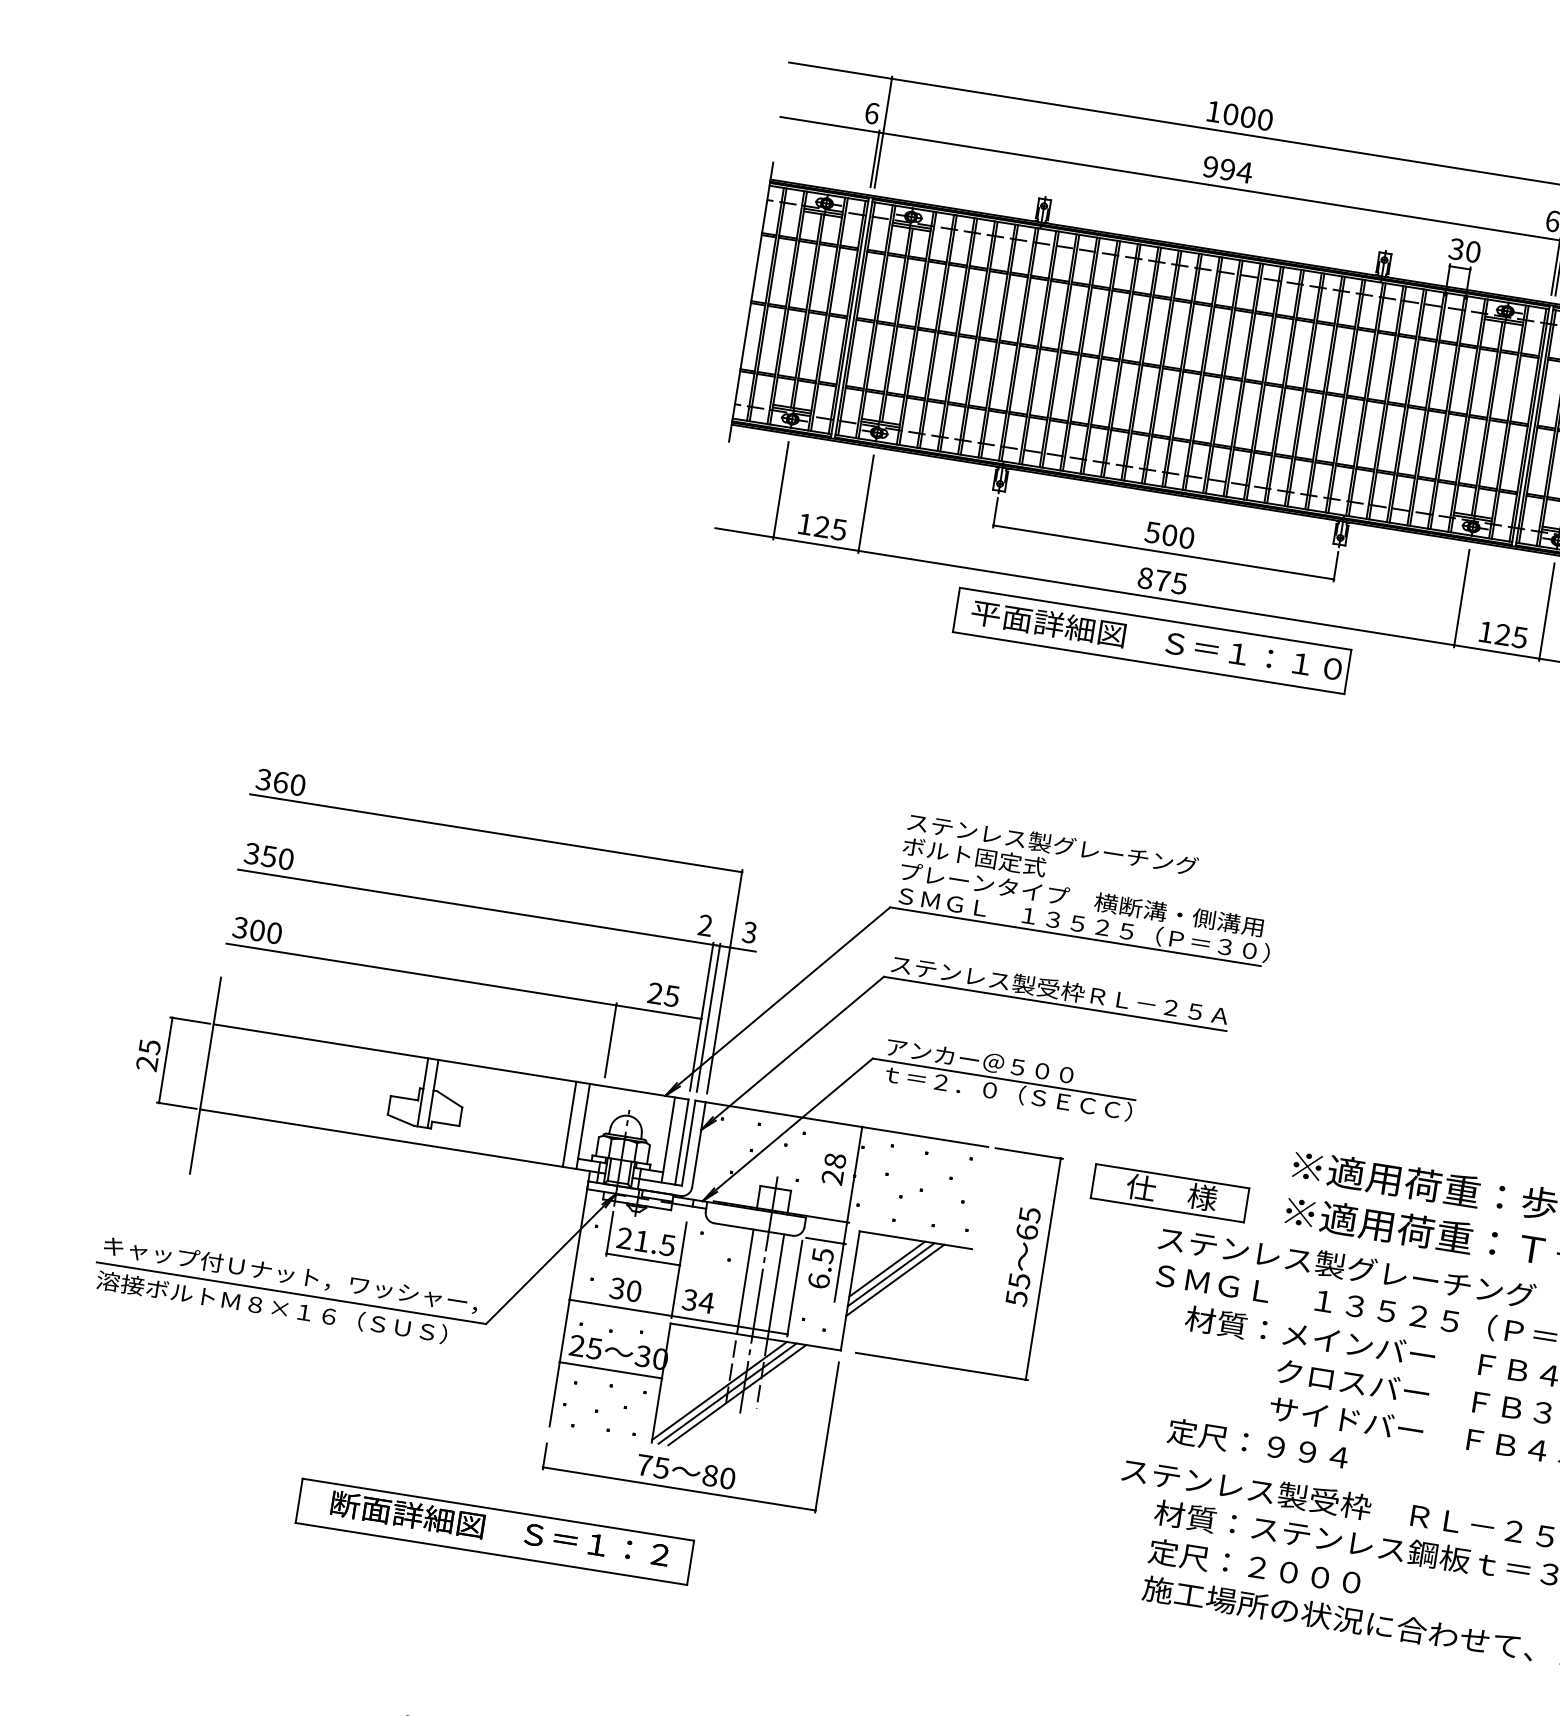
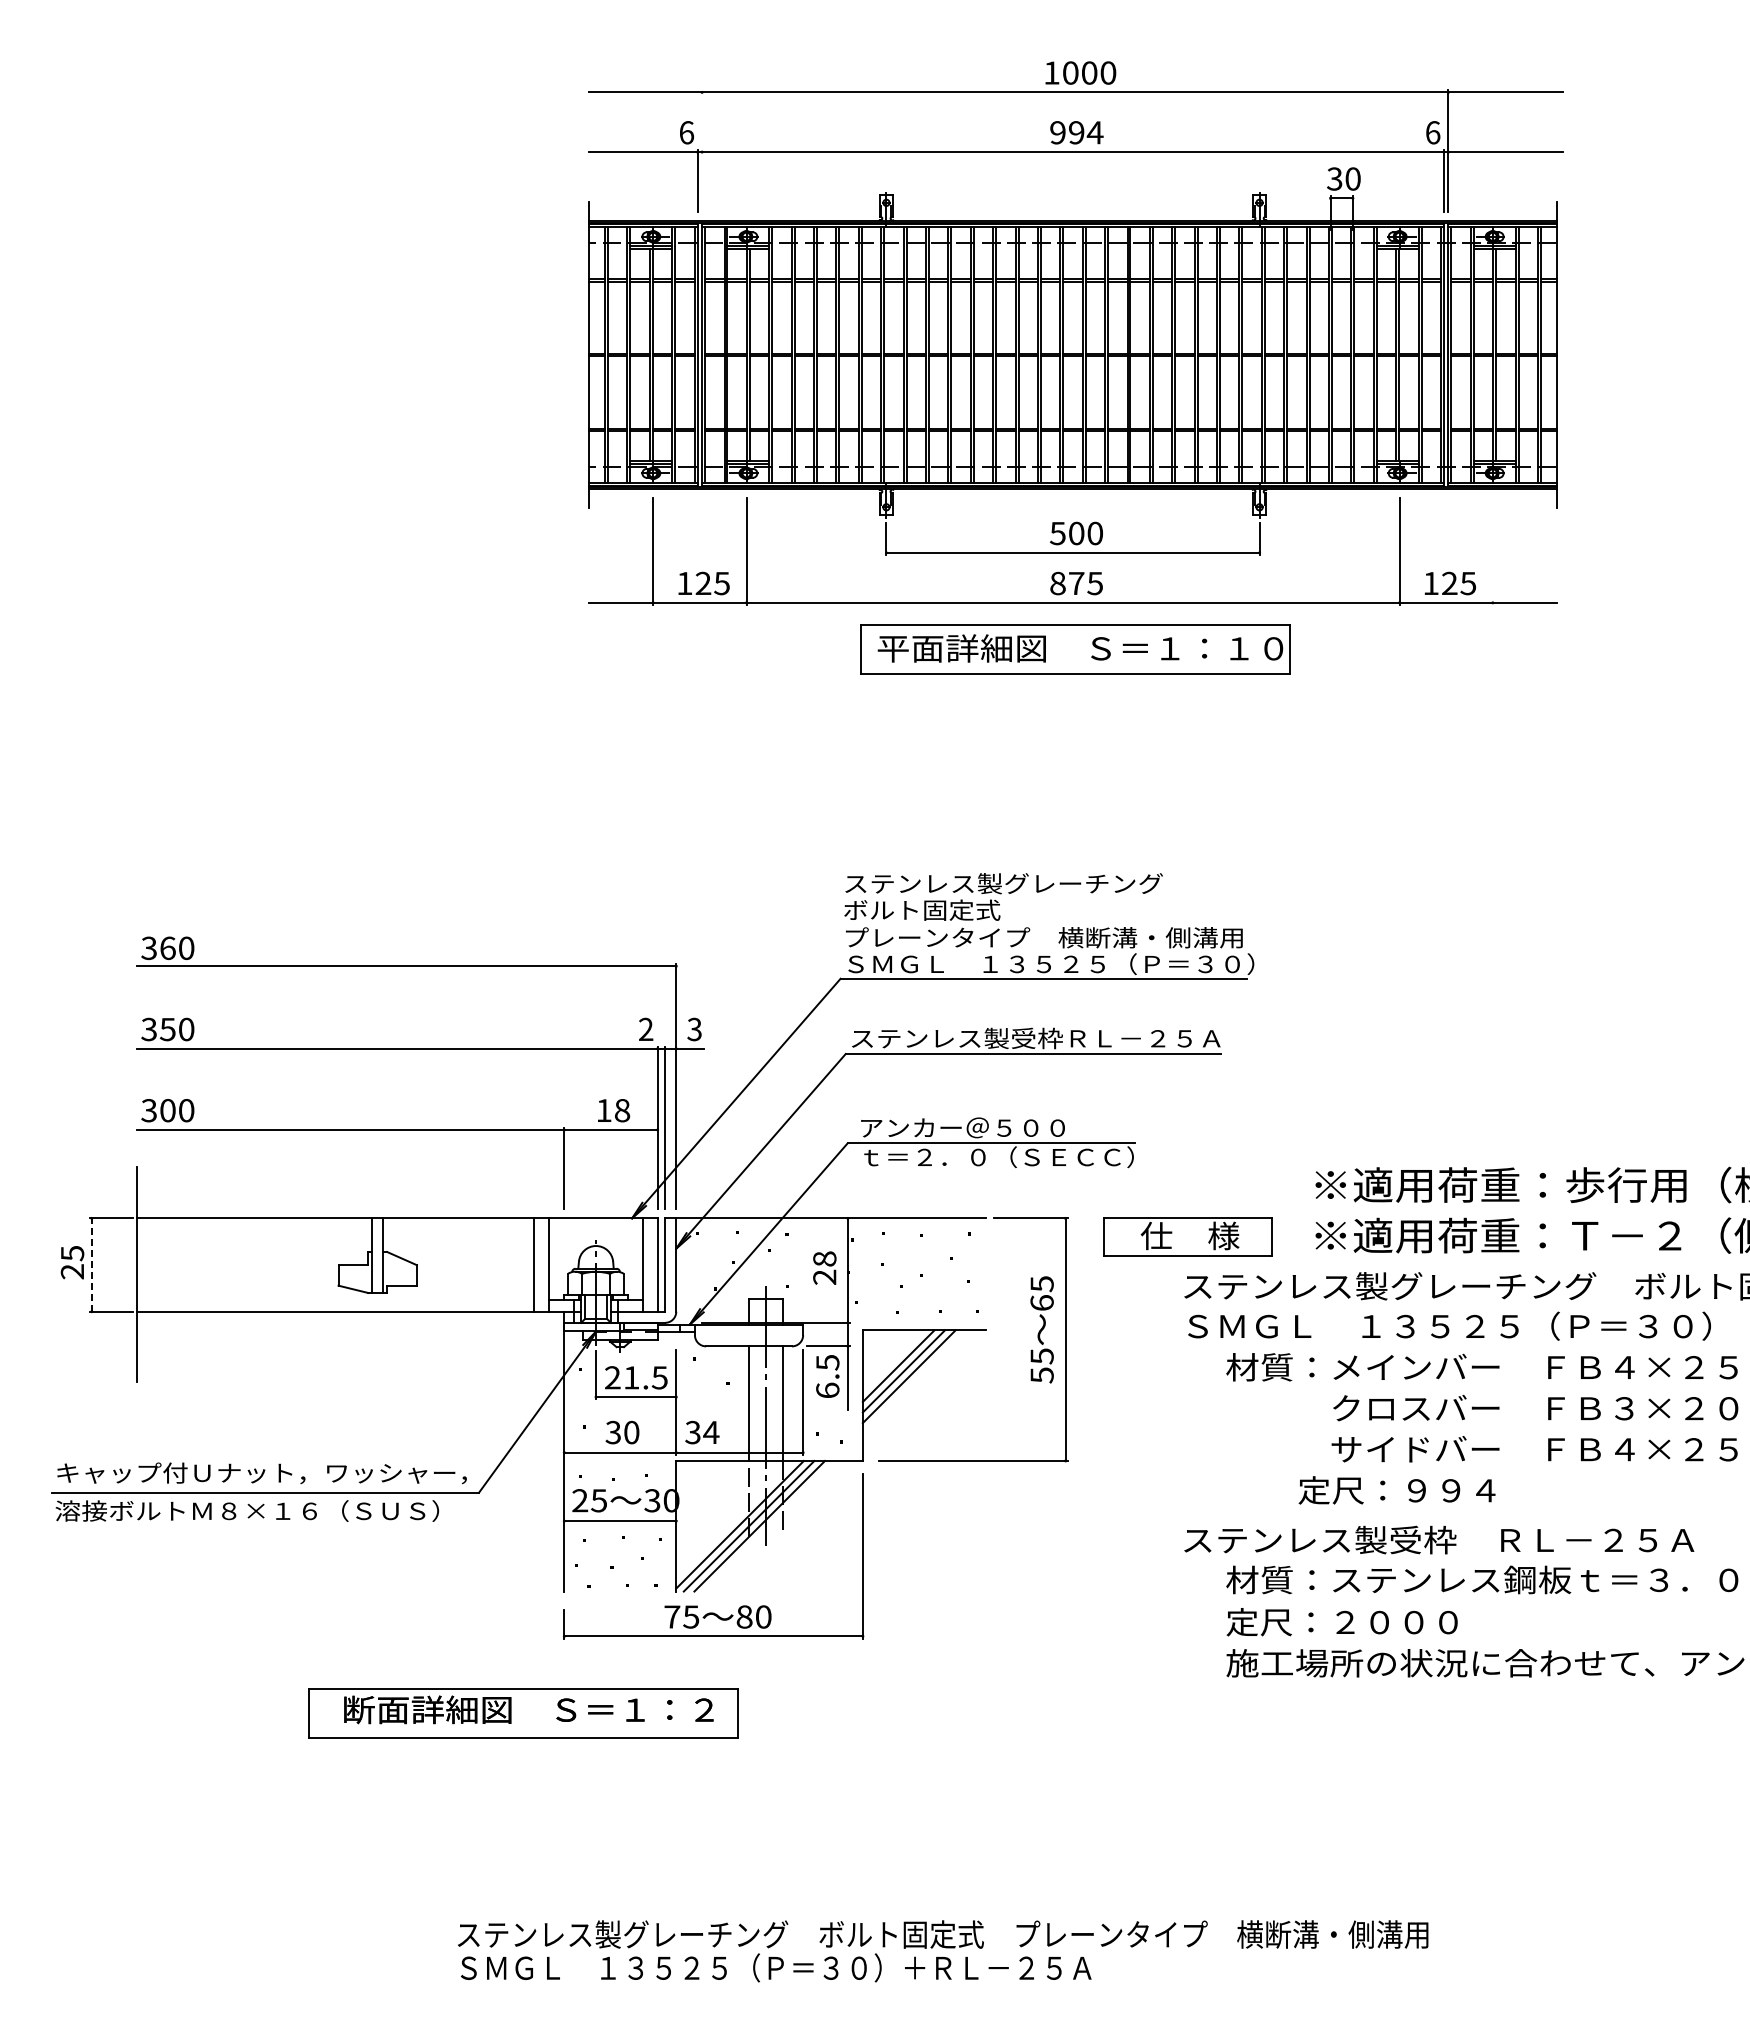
line: (883, 131) -> (702, 150), removed
line: (1546, 611) -> (1492, 551), removed
text: (663, 994) -> (613, 1110), 25 -> 18
line: (165, 1060) -> (91, 1265), solid -> dashed
text: (1257, 1444) -> (1396, 1490), moved

